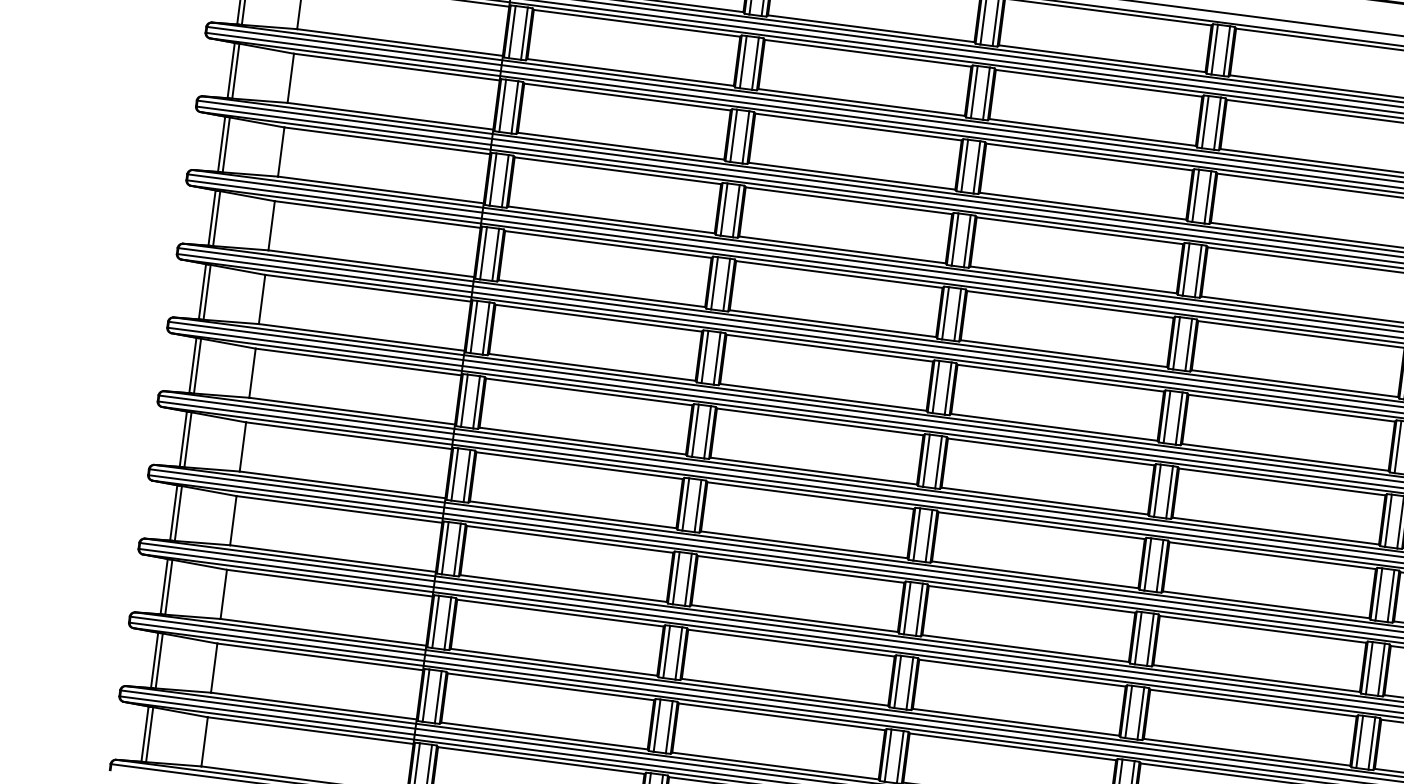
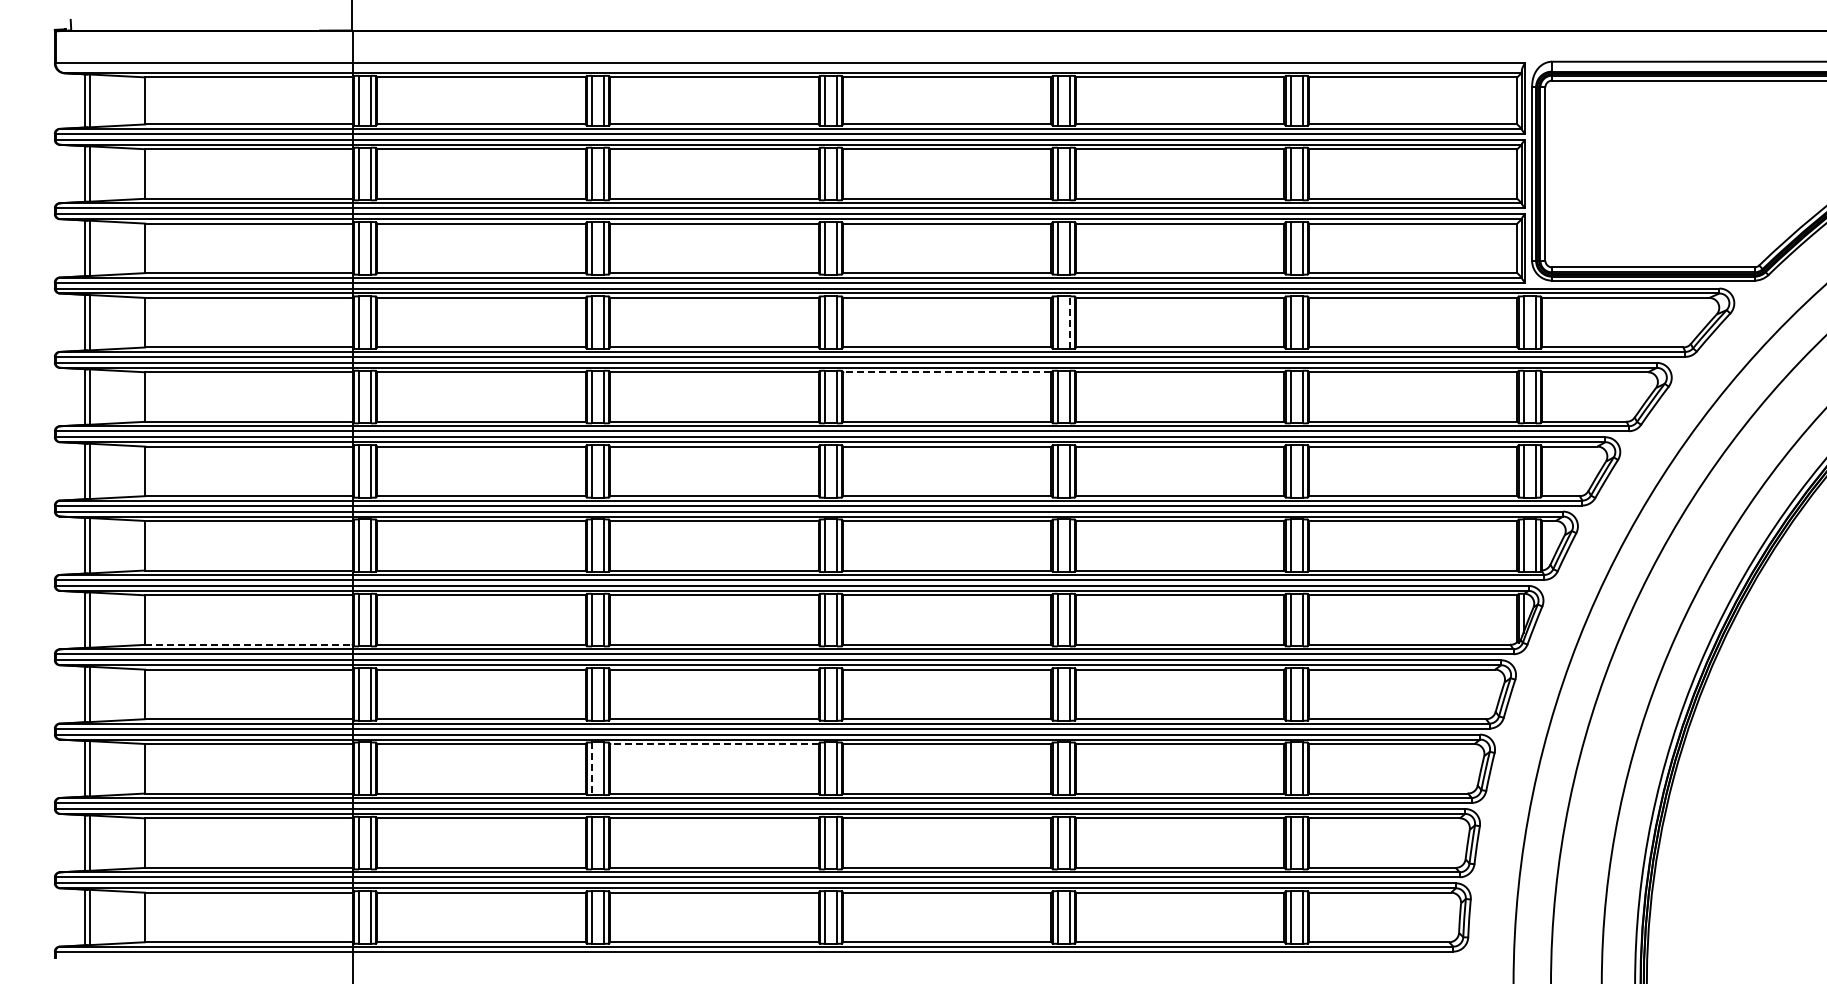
line: (1197, 270) -> (1069, 322), solid -> dashed
line: (1069, 304) -> (946, 372), solid -> dashed
line: (342, 484) -> (248, 644), solid -> dashed
line: (790, 643) -> (713, 744), solid -> dashed
line: (666, 652) -> (591, 769), solid -> dashed

